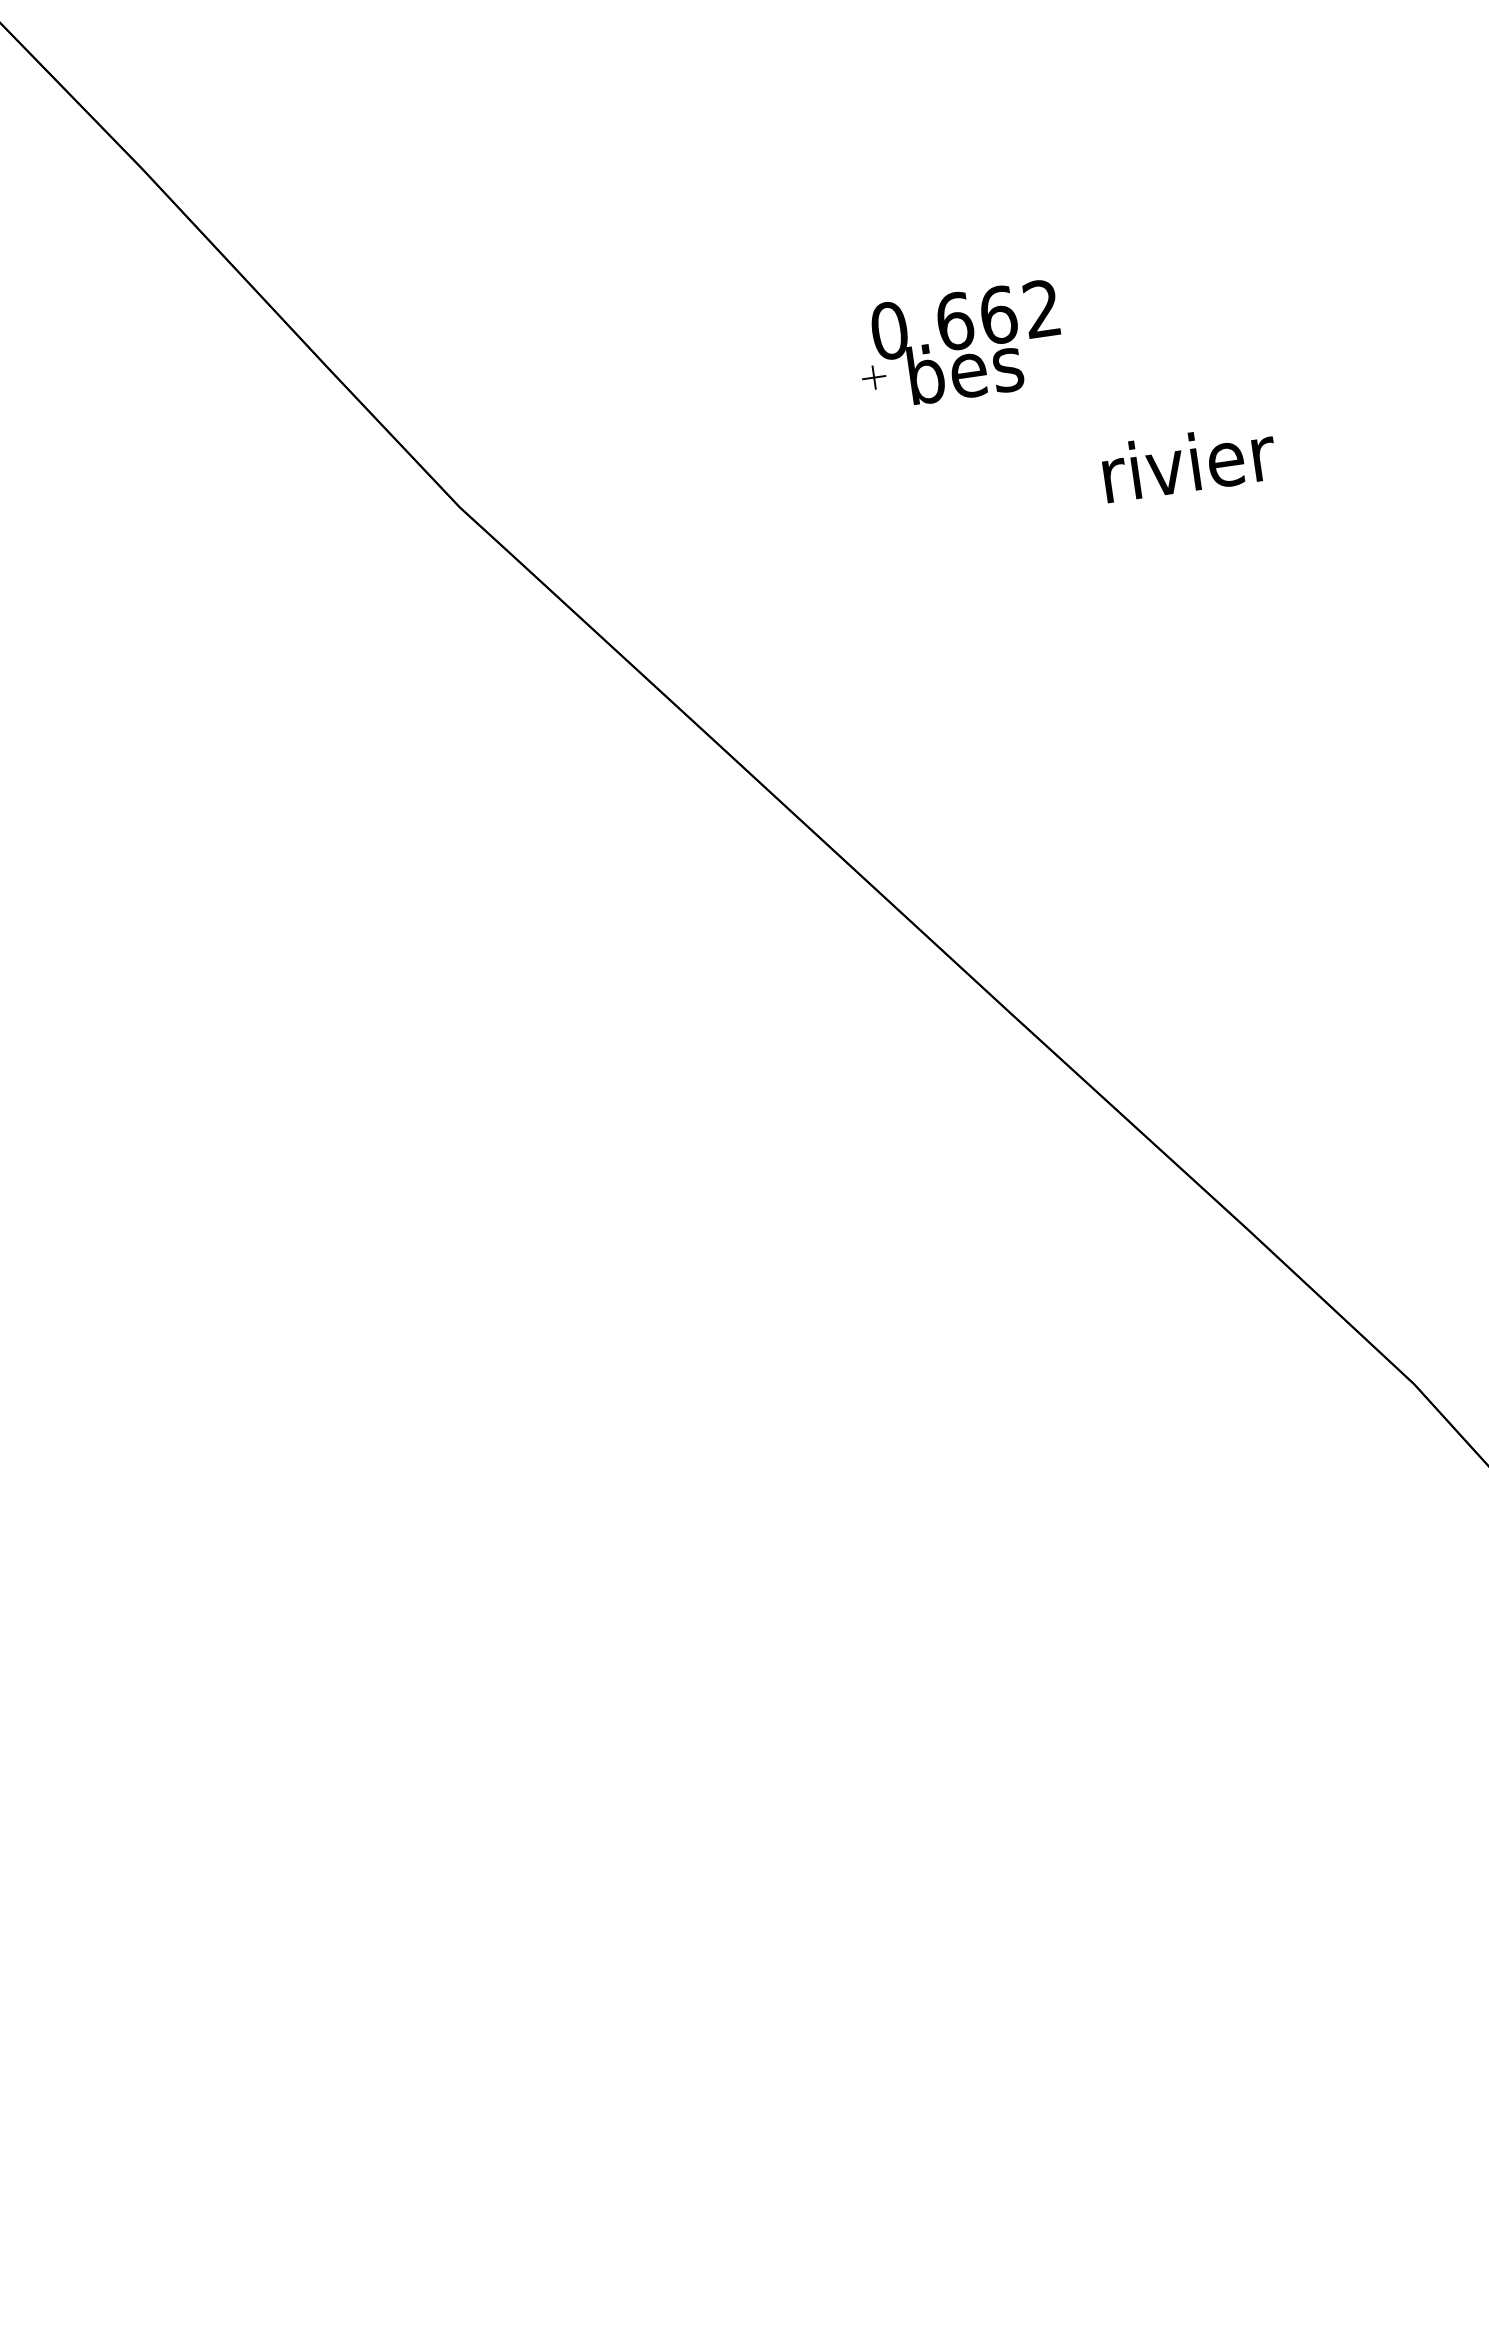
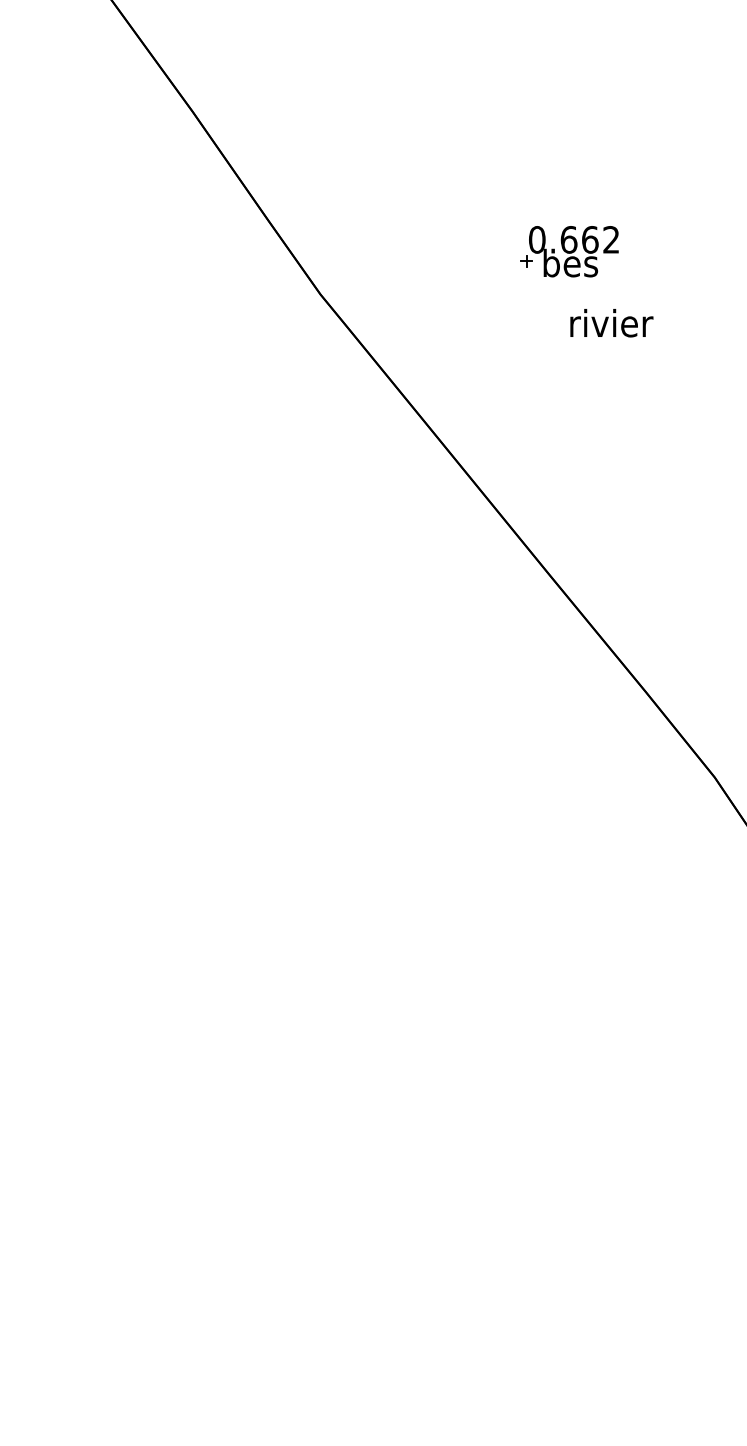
text: (1188, 463) -> (611, 323), moved

